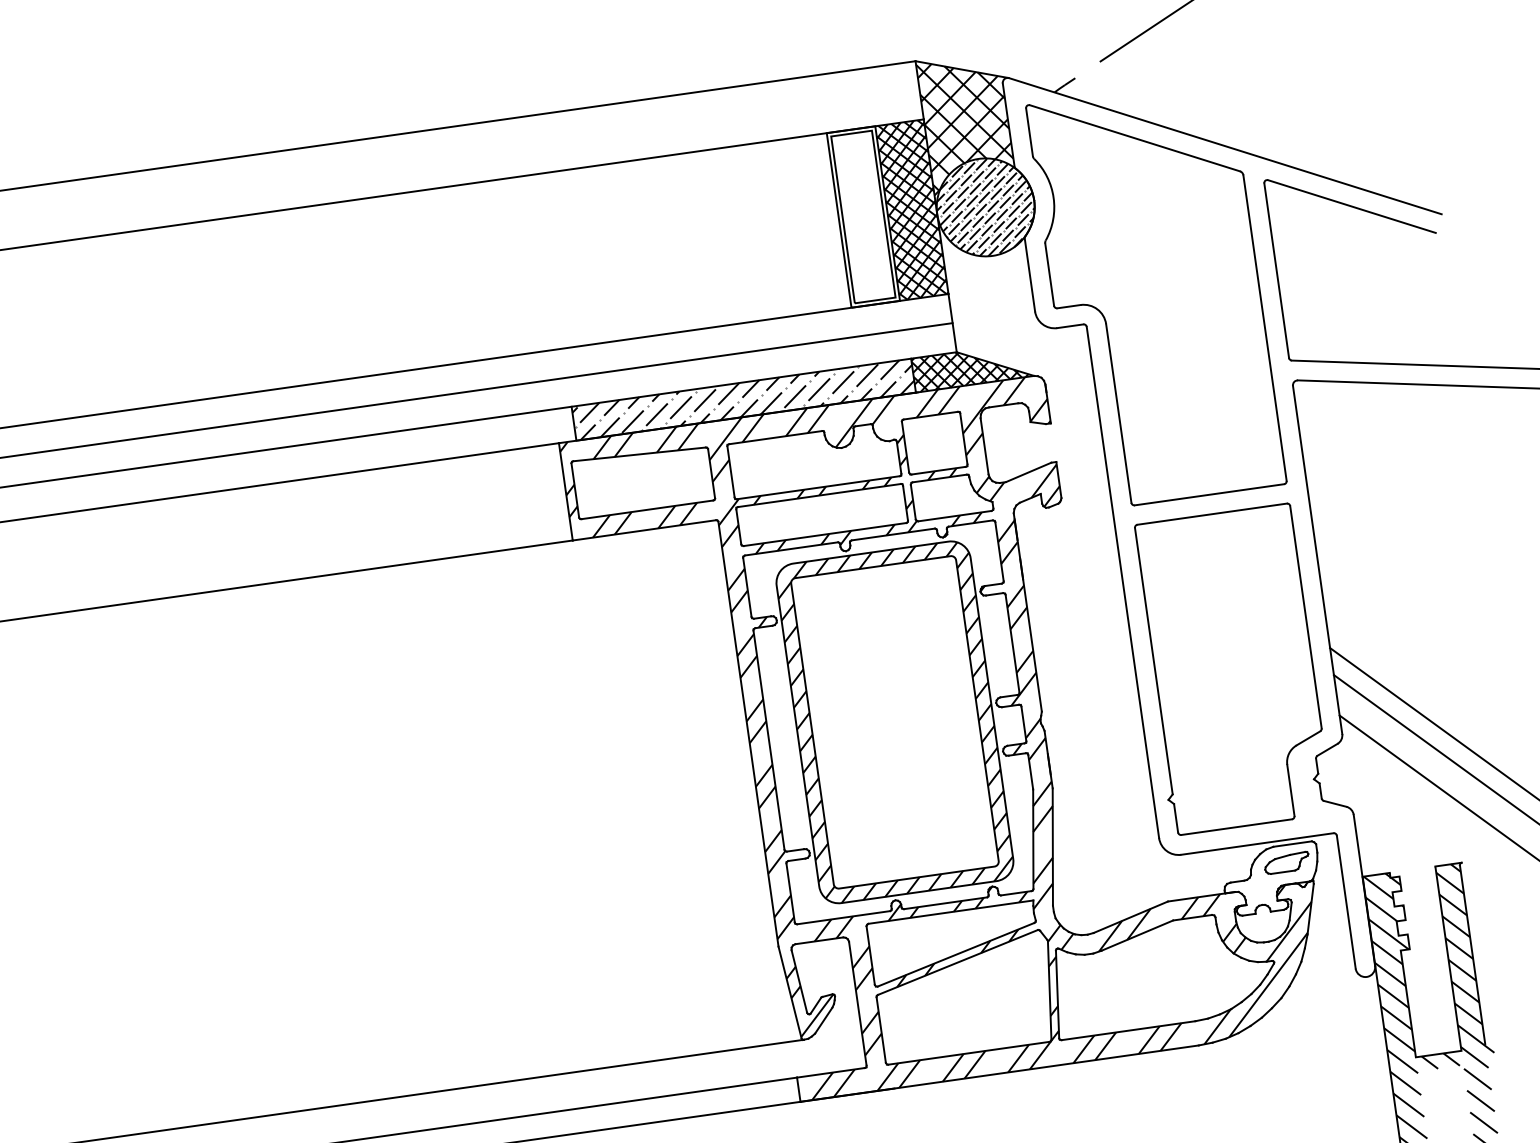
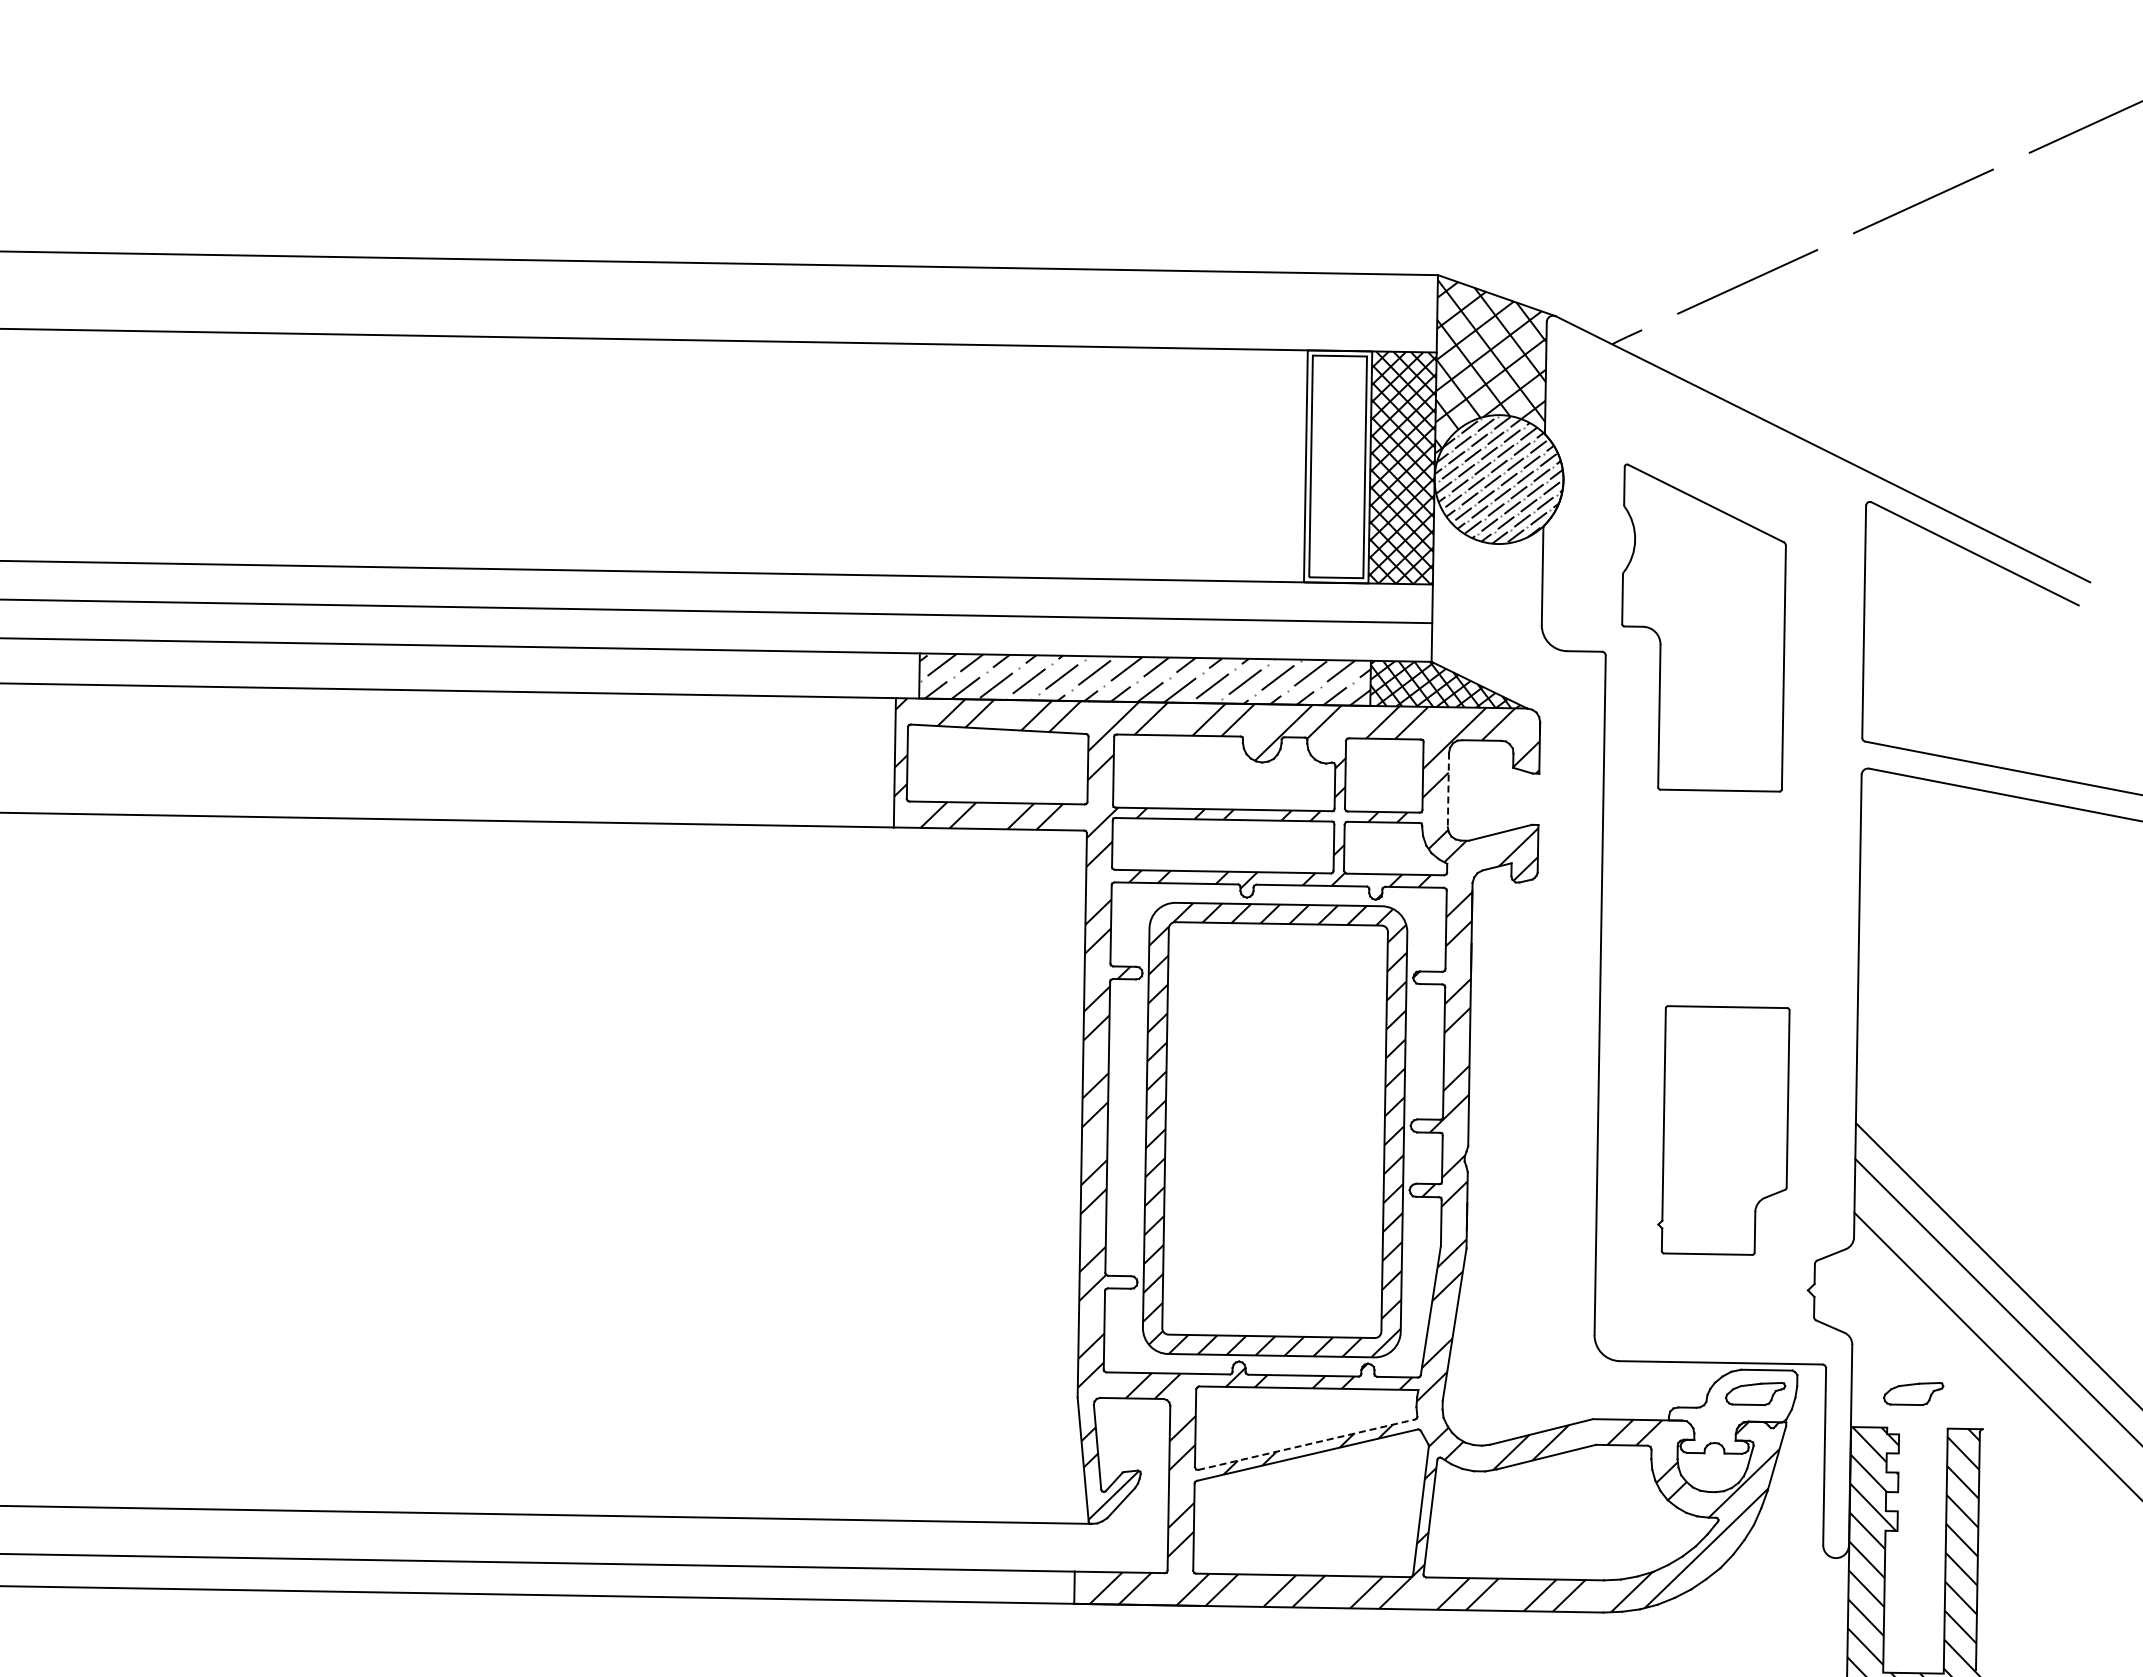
part: (1156, 294) -> (1703, 627), size x0.6
line: (984, 446) -> (1448, 790), solid -> dashed
part: (1231, 669) -> (1723, 1130), size x0.6
part: (1405, 844) -> (1913, 1394), added
line: (956, 954) -> (1307, 1444), solid -> dashed

